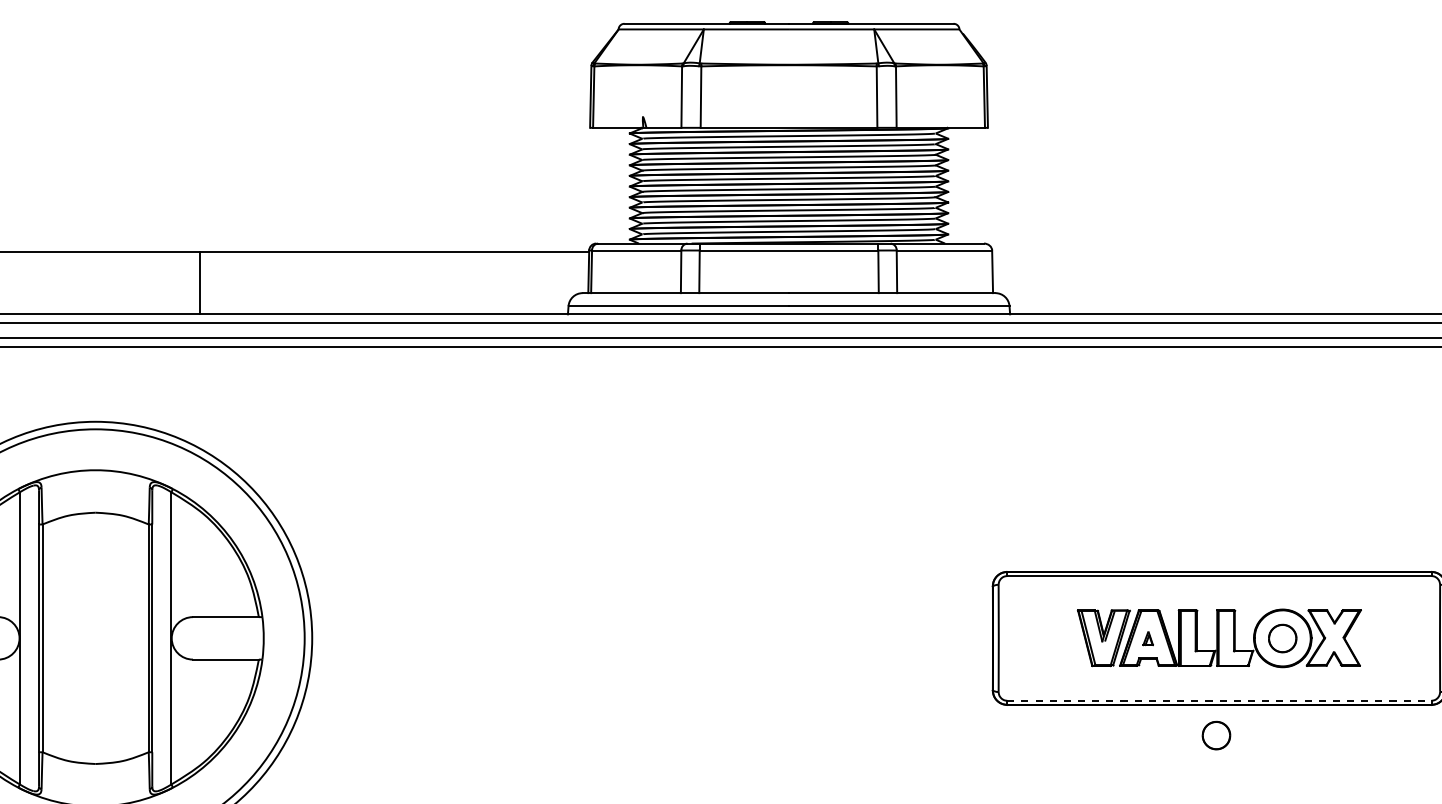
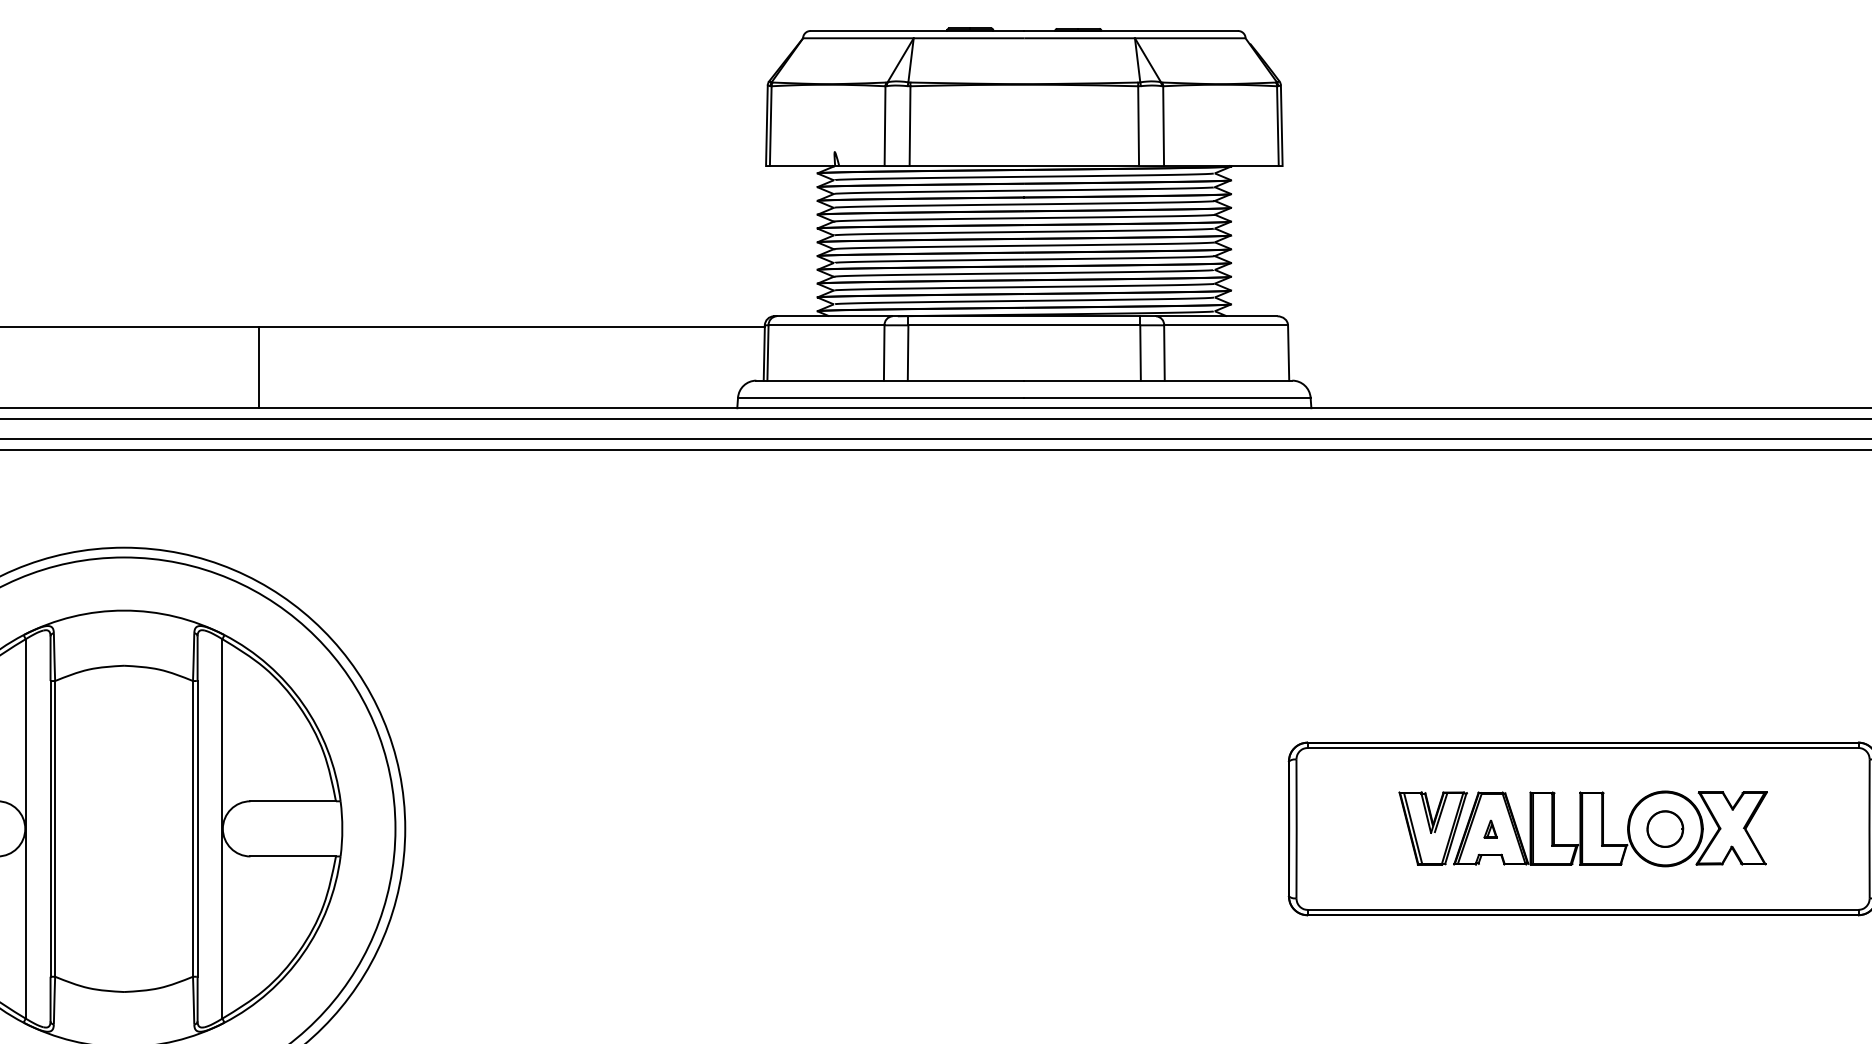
line: (1219, 700) -> (1583, 909), dashed -> solid
part: (1216, 735) -> (1579, 954), removed

